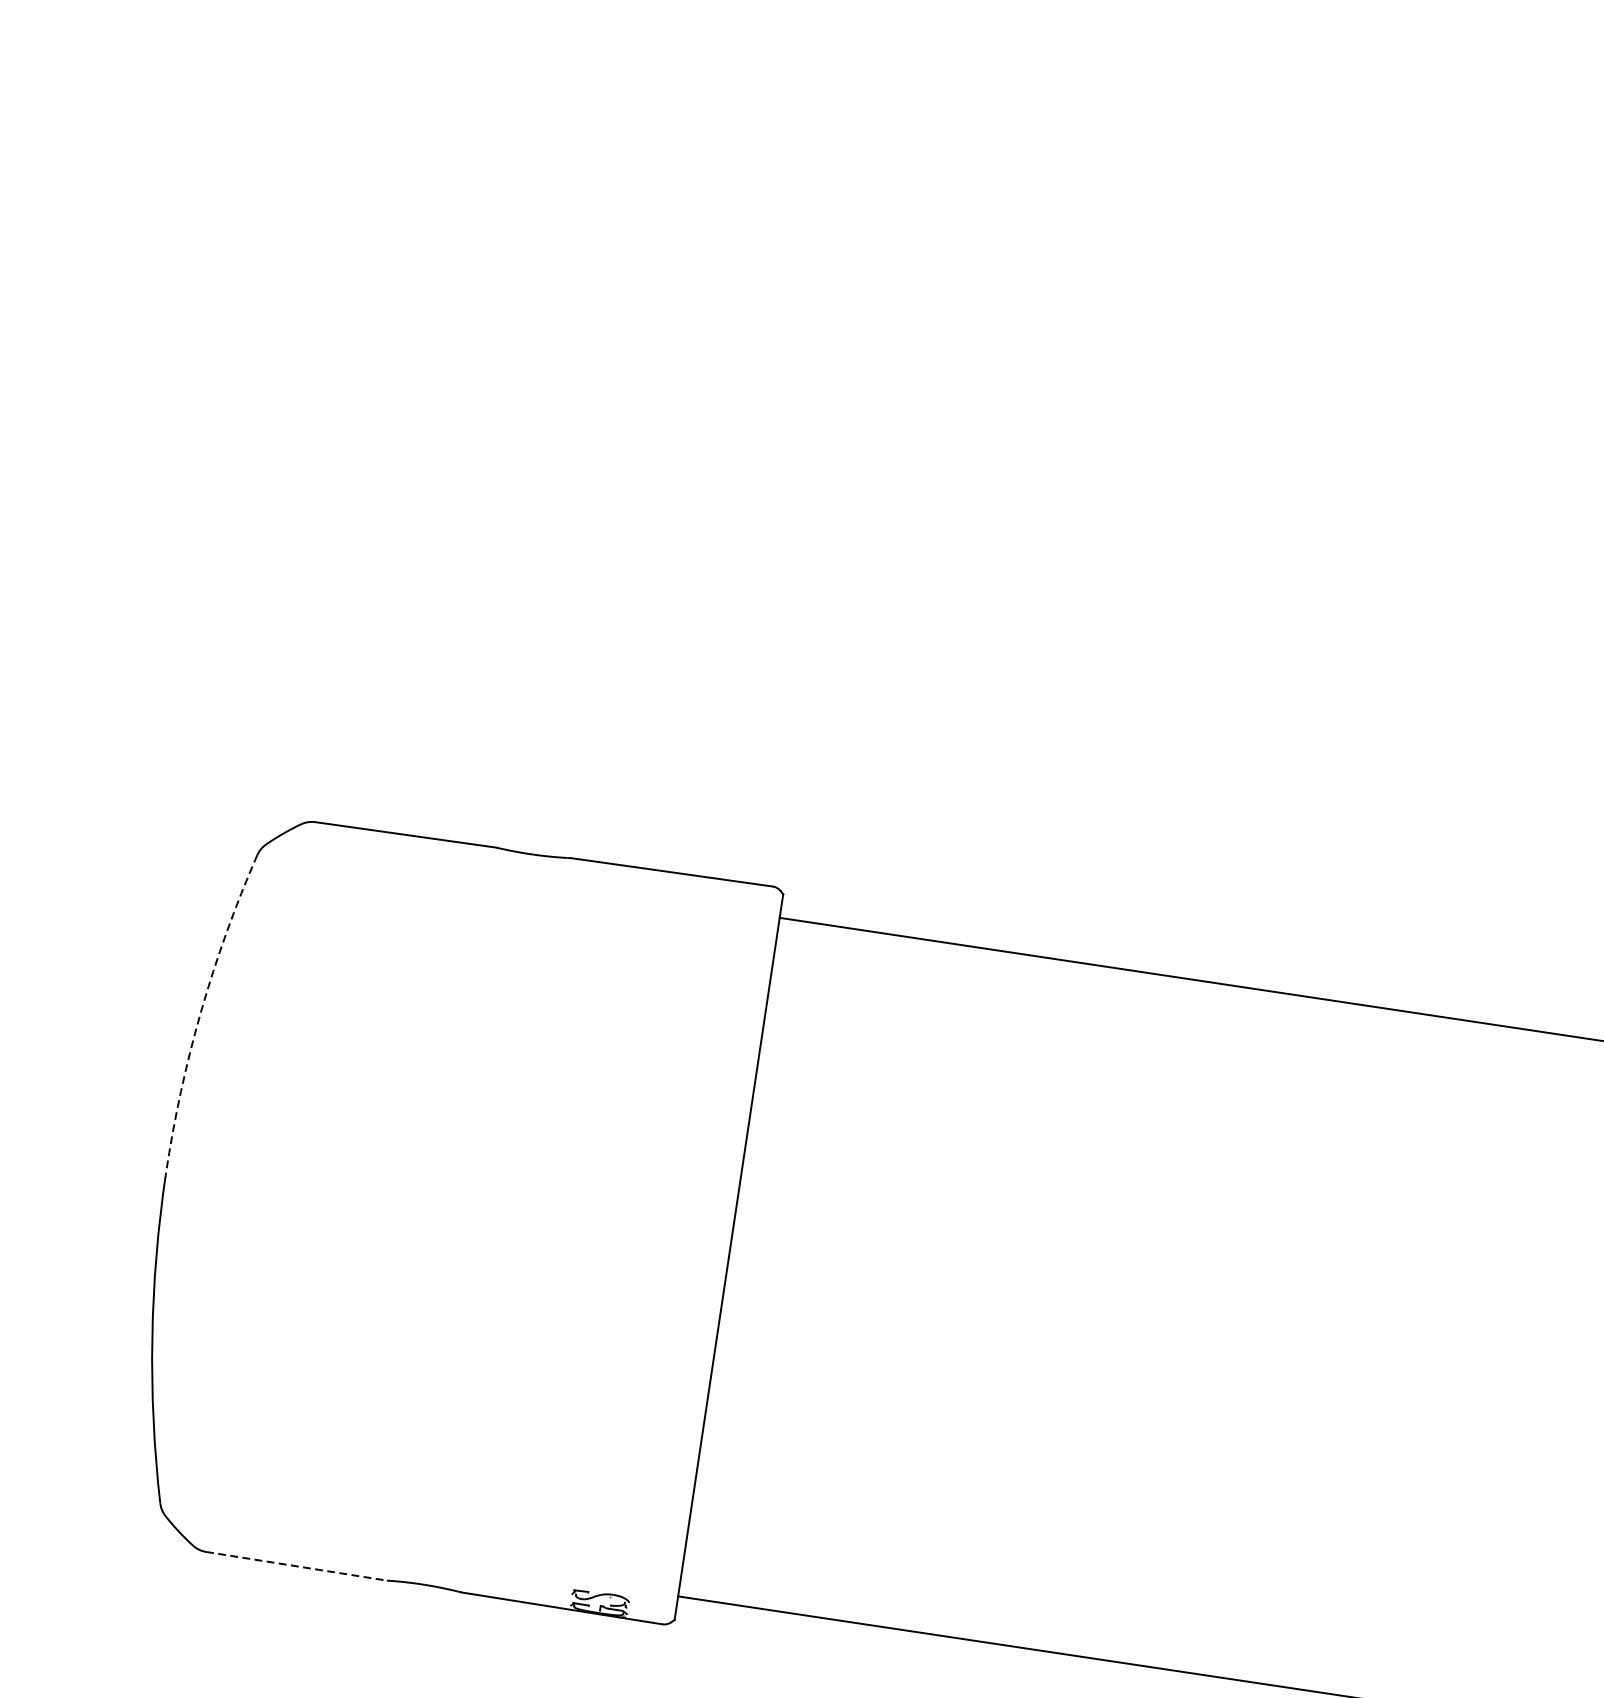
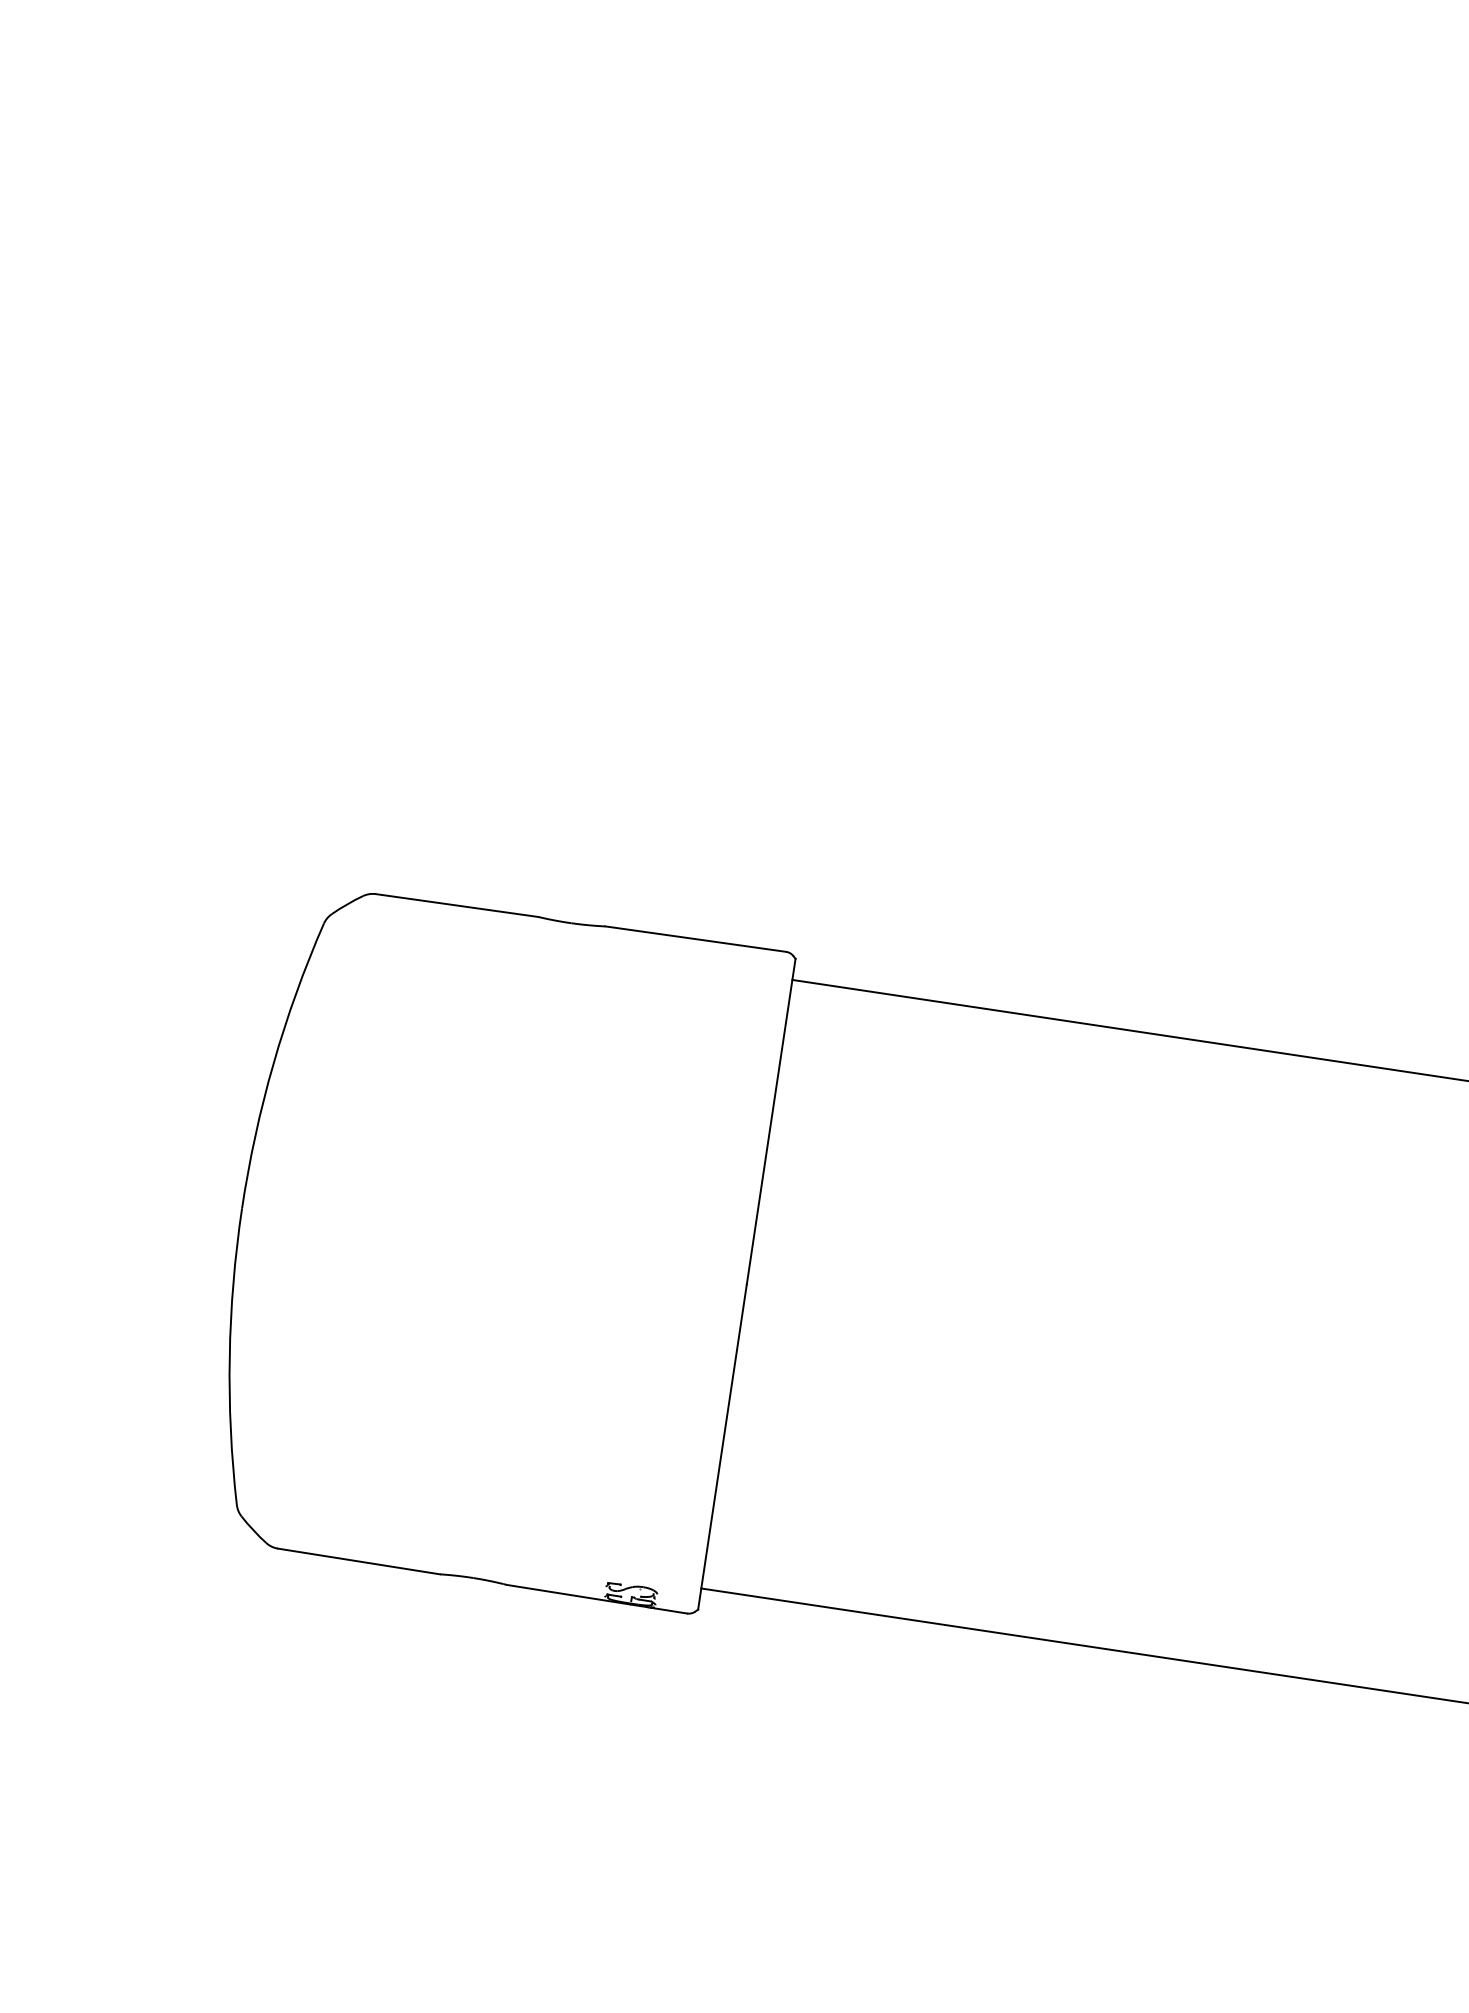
arc: (201, 1011) -> (273, 1063), dashed -> solid
line: (297, 1566) -> (359, 1561), dashed -> solid

